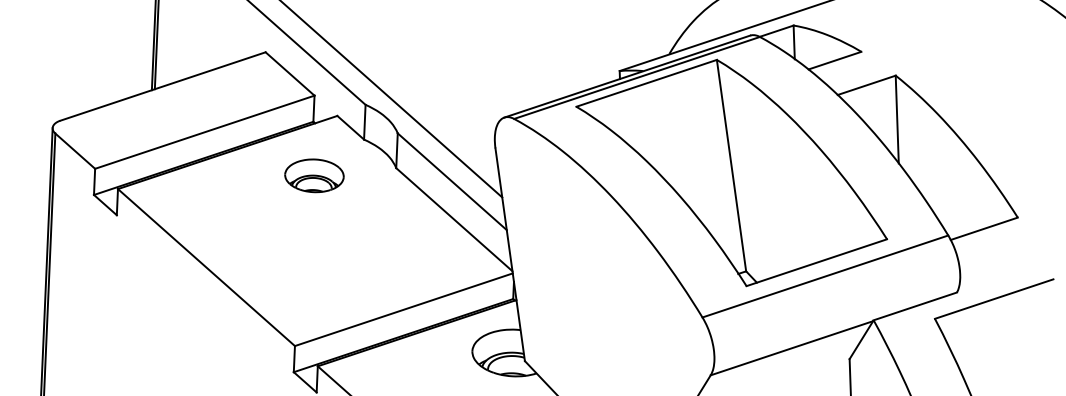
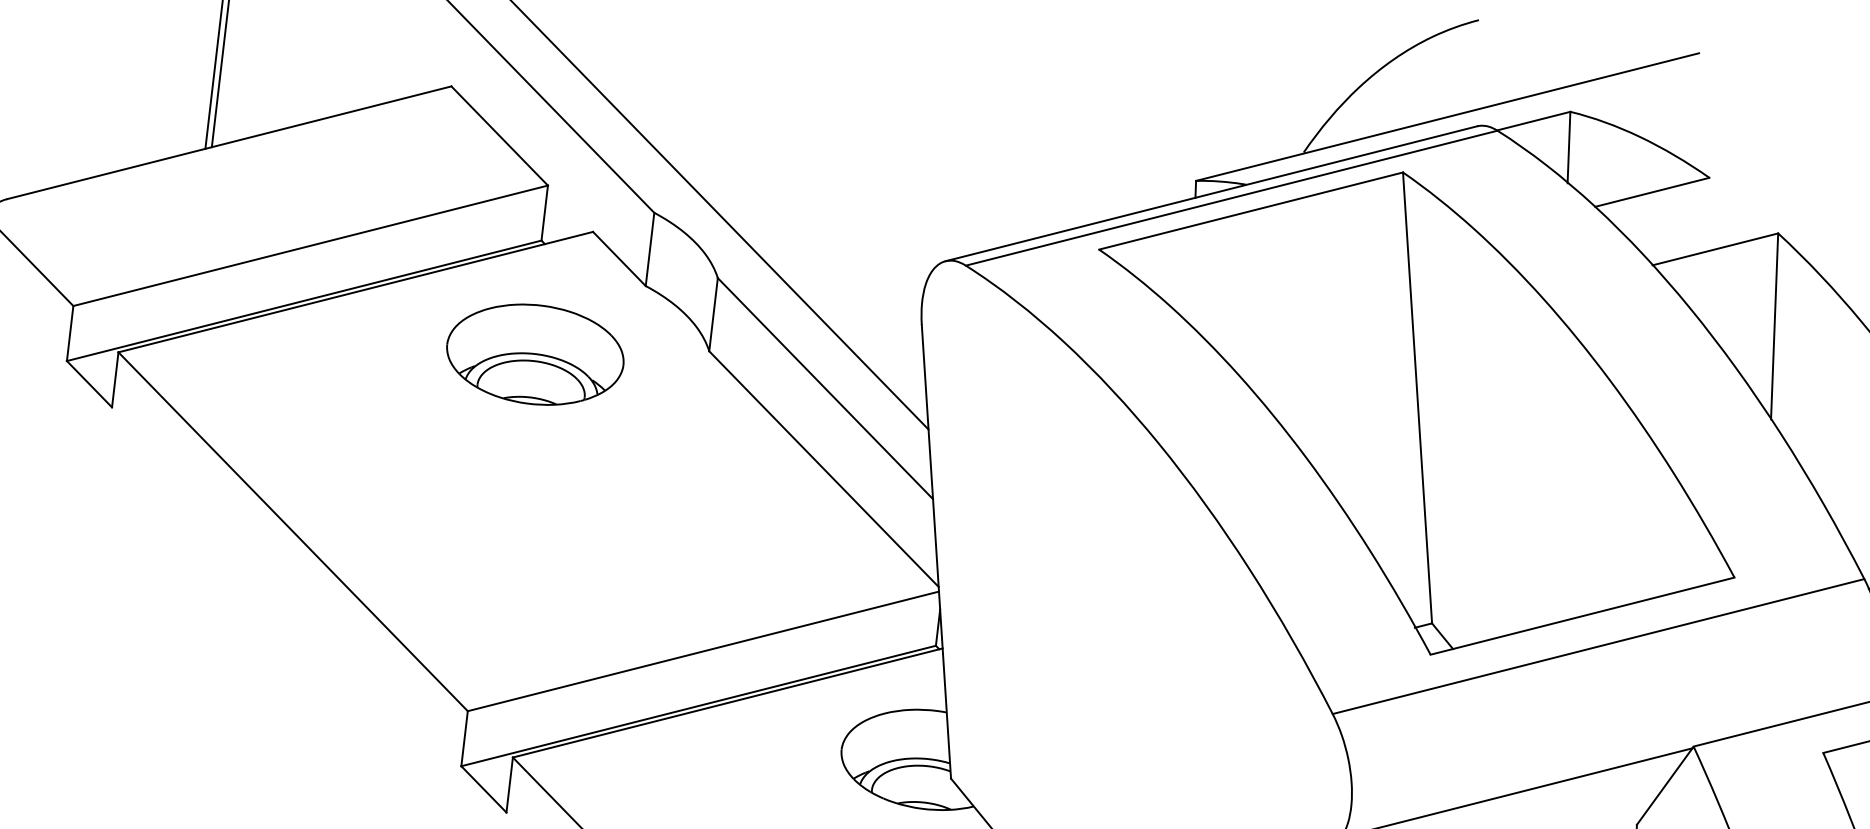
part: (314, 175) -> (535, 354), size x1.43

